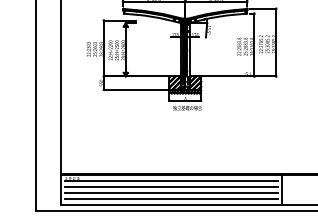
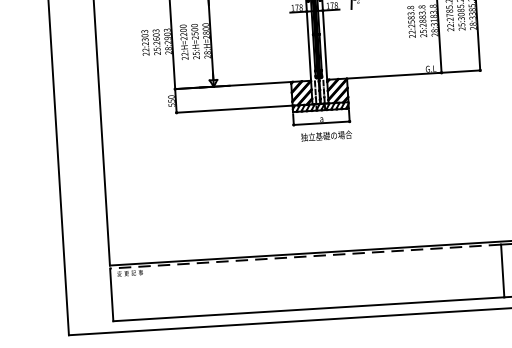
line: (171, 175) -> (305, 257), solid -> dashed
line: (170, 181) -> (304, 267), removed
line: (170, 187) -> (305, 278), removed
line: (170, 193) -> (305, 288), removed
line: (170, 199) -> (306, 299), removed

